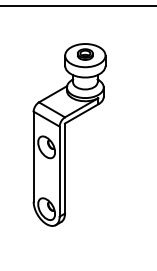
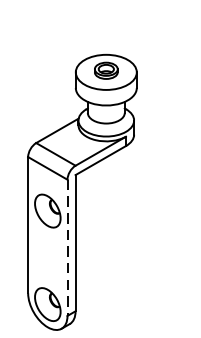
line: (59, 172) -> (67, 249), solid -> dashed

